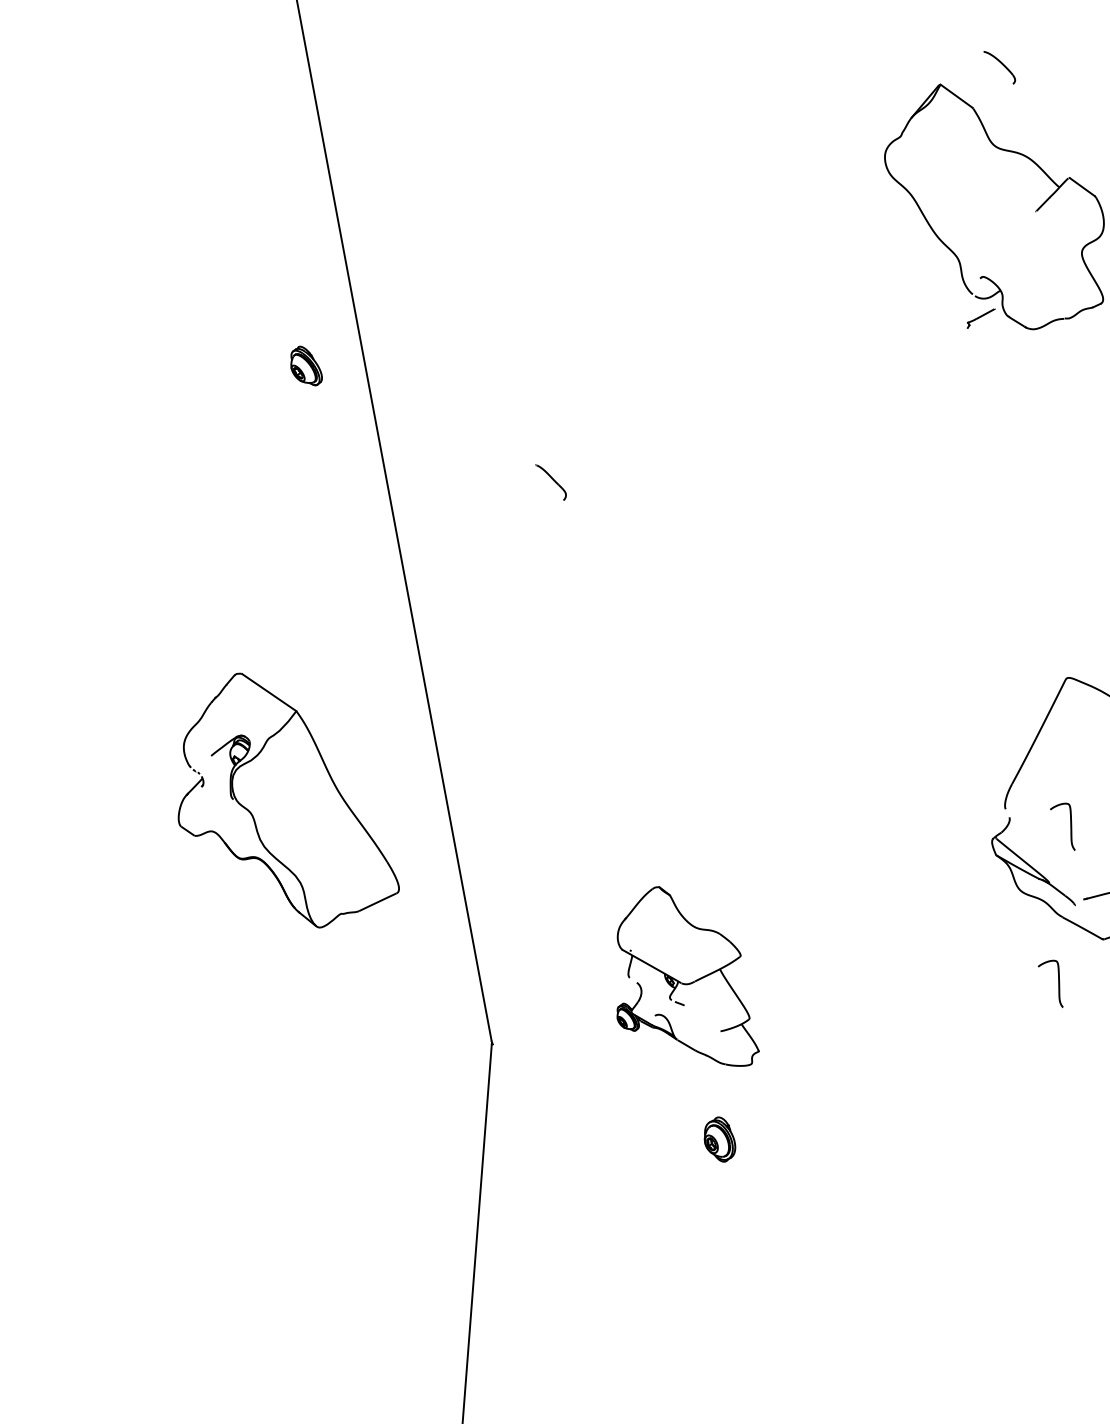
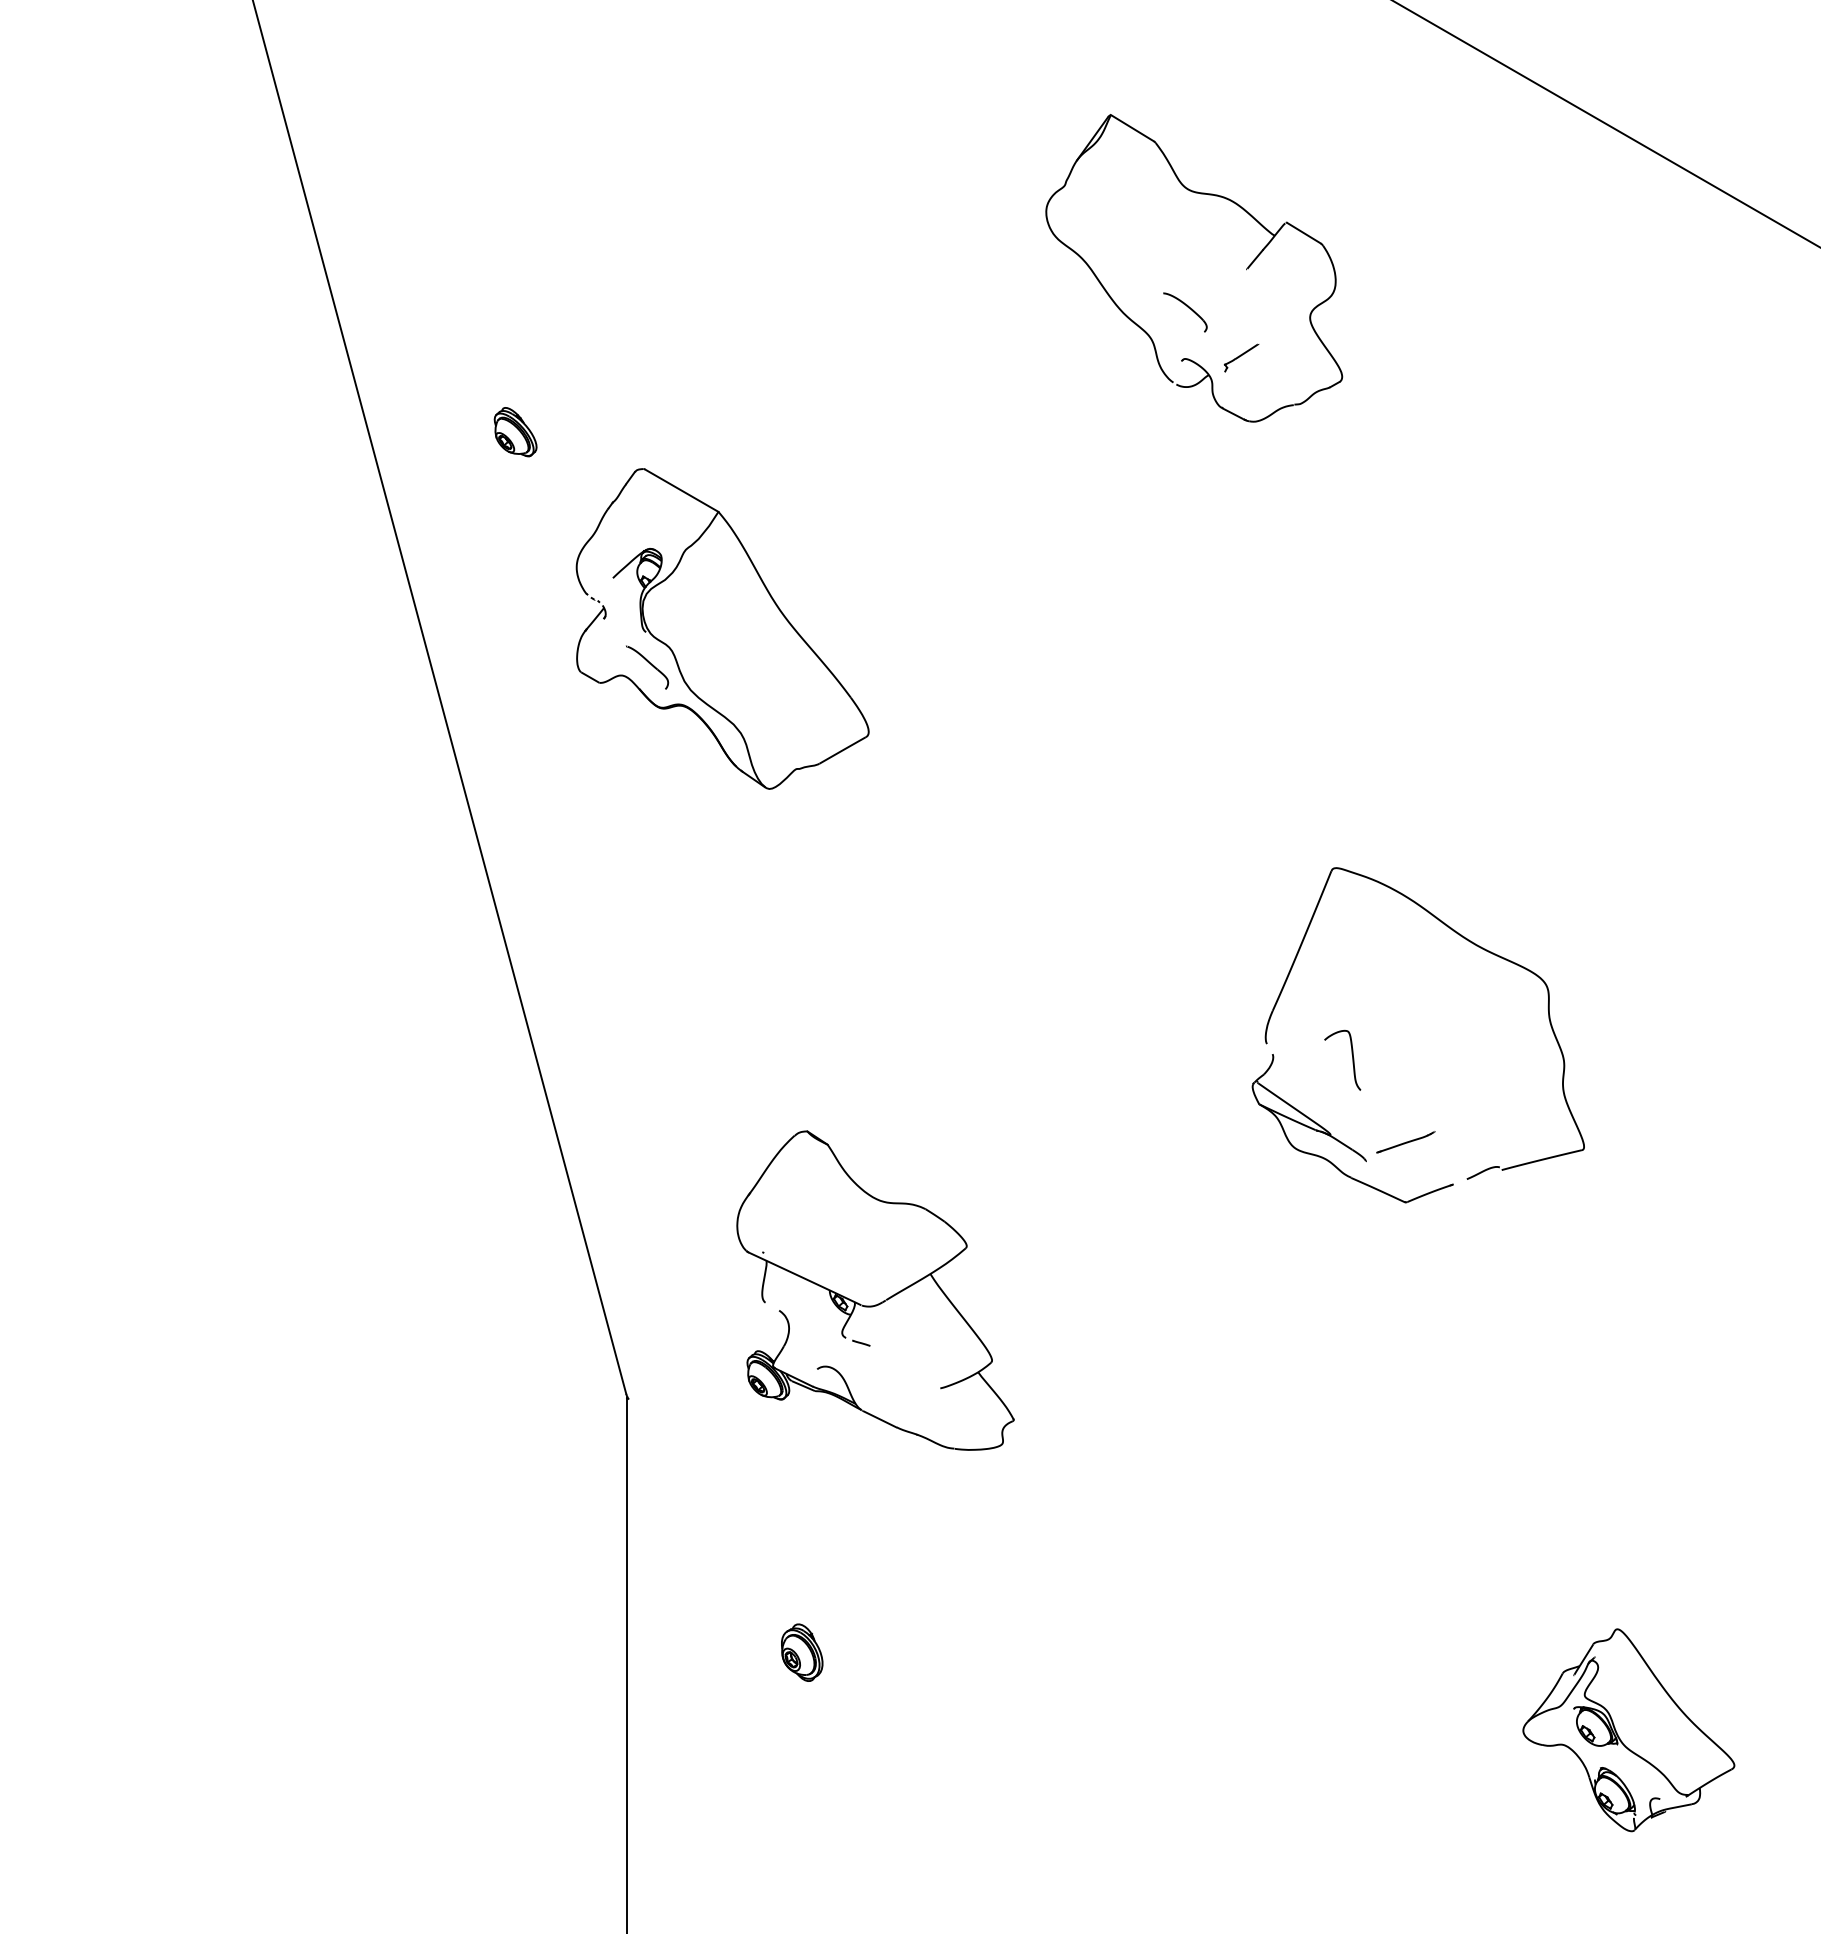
part: (999, 67) -> (1185, 312), moved
part: (981, 318) -> (1241, 357), moved
part: (306, 366) -> (515, 432), moved
part: (292, 801) -> (722, 628), moved
part: (689, 975) -> (875, 1290), size x1.43
curve: (1058, 983) -> (1352, 1263), removed
part: (720, 1139) -> (802, 1652), moved

